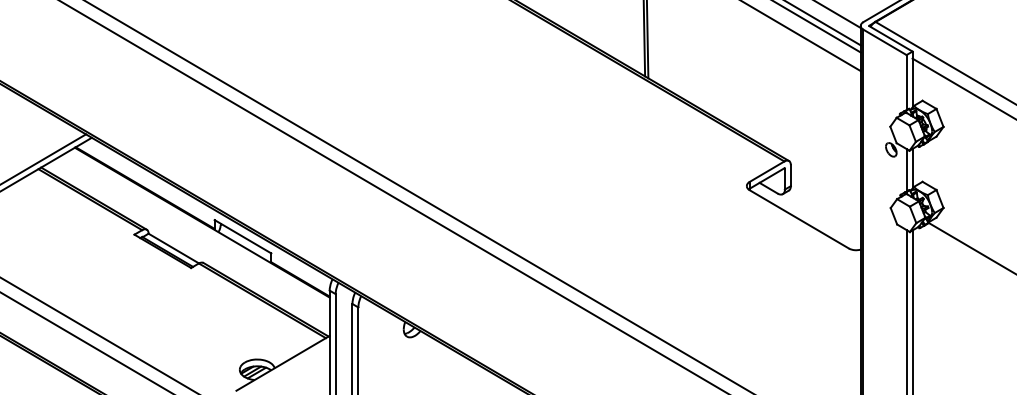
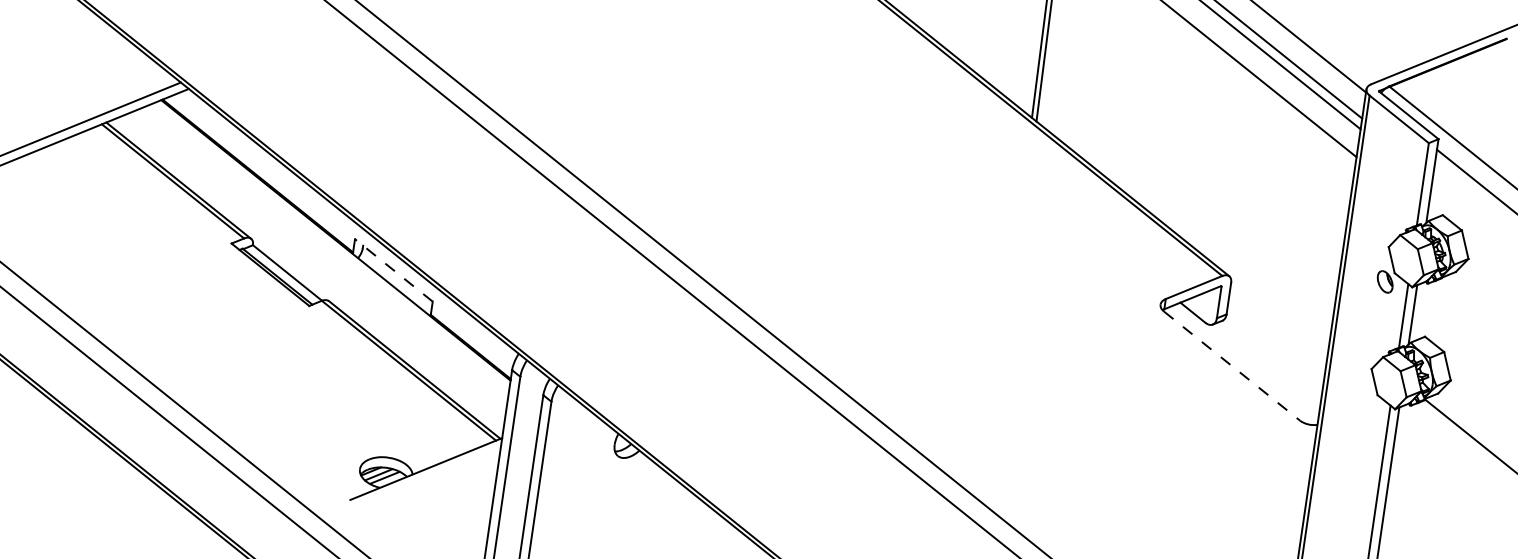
line: (799, 219) -> (1232, 366), solid -> dashed
line: (243, 236) -> (394, 270), solid -> dashed

